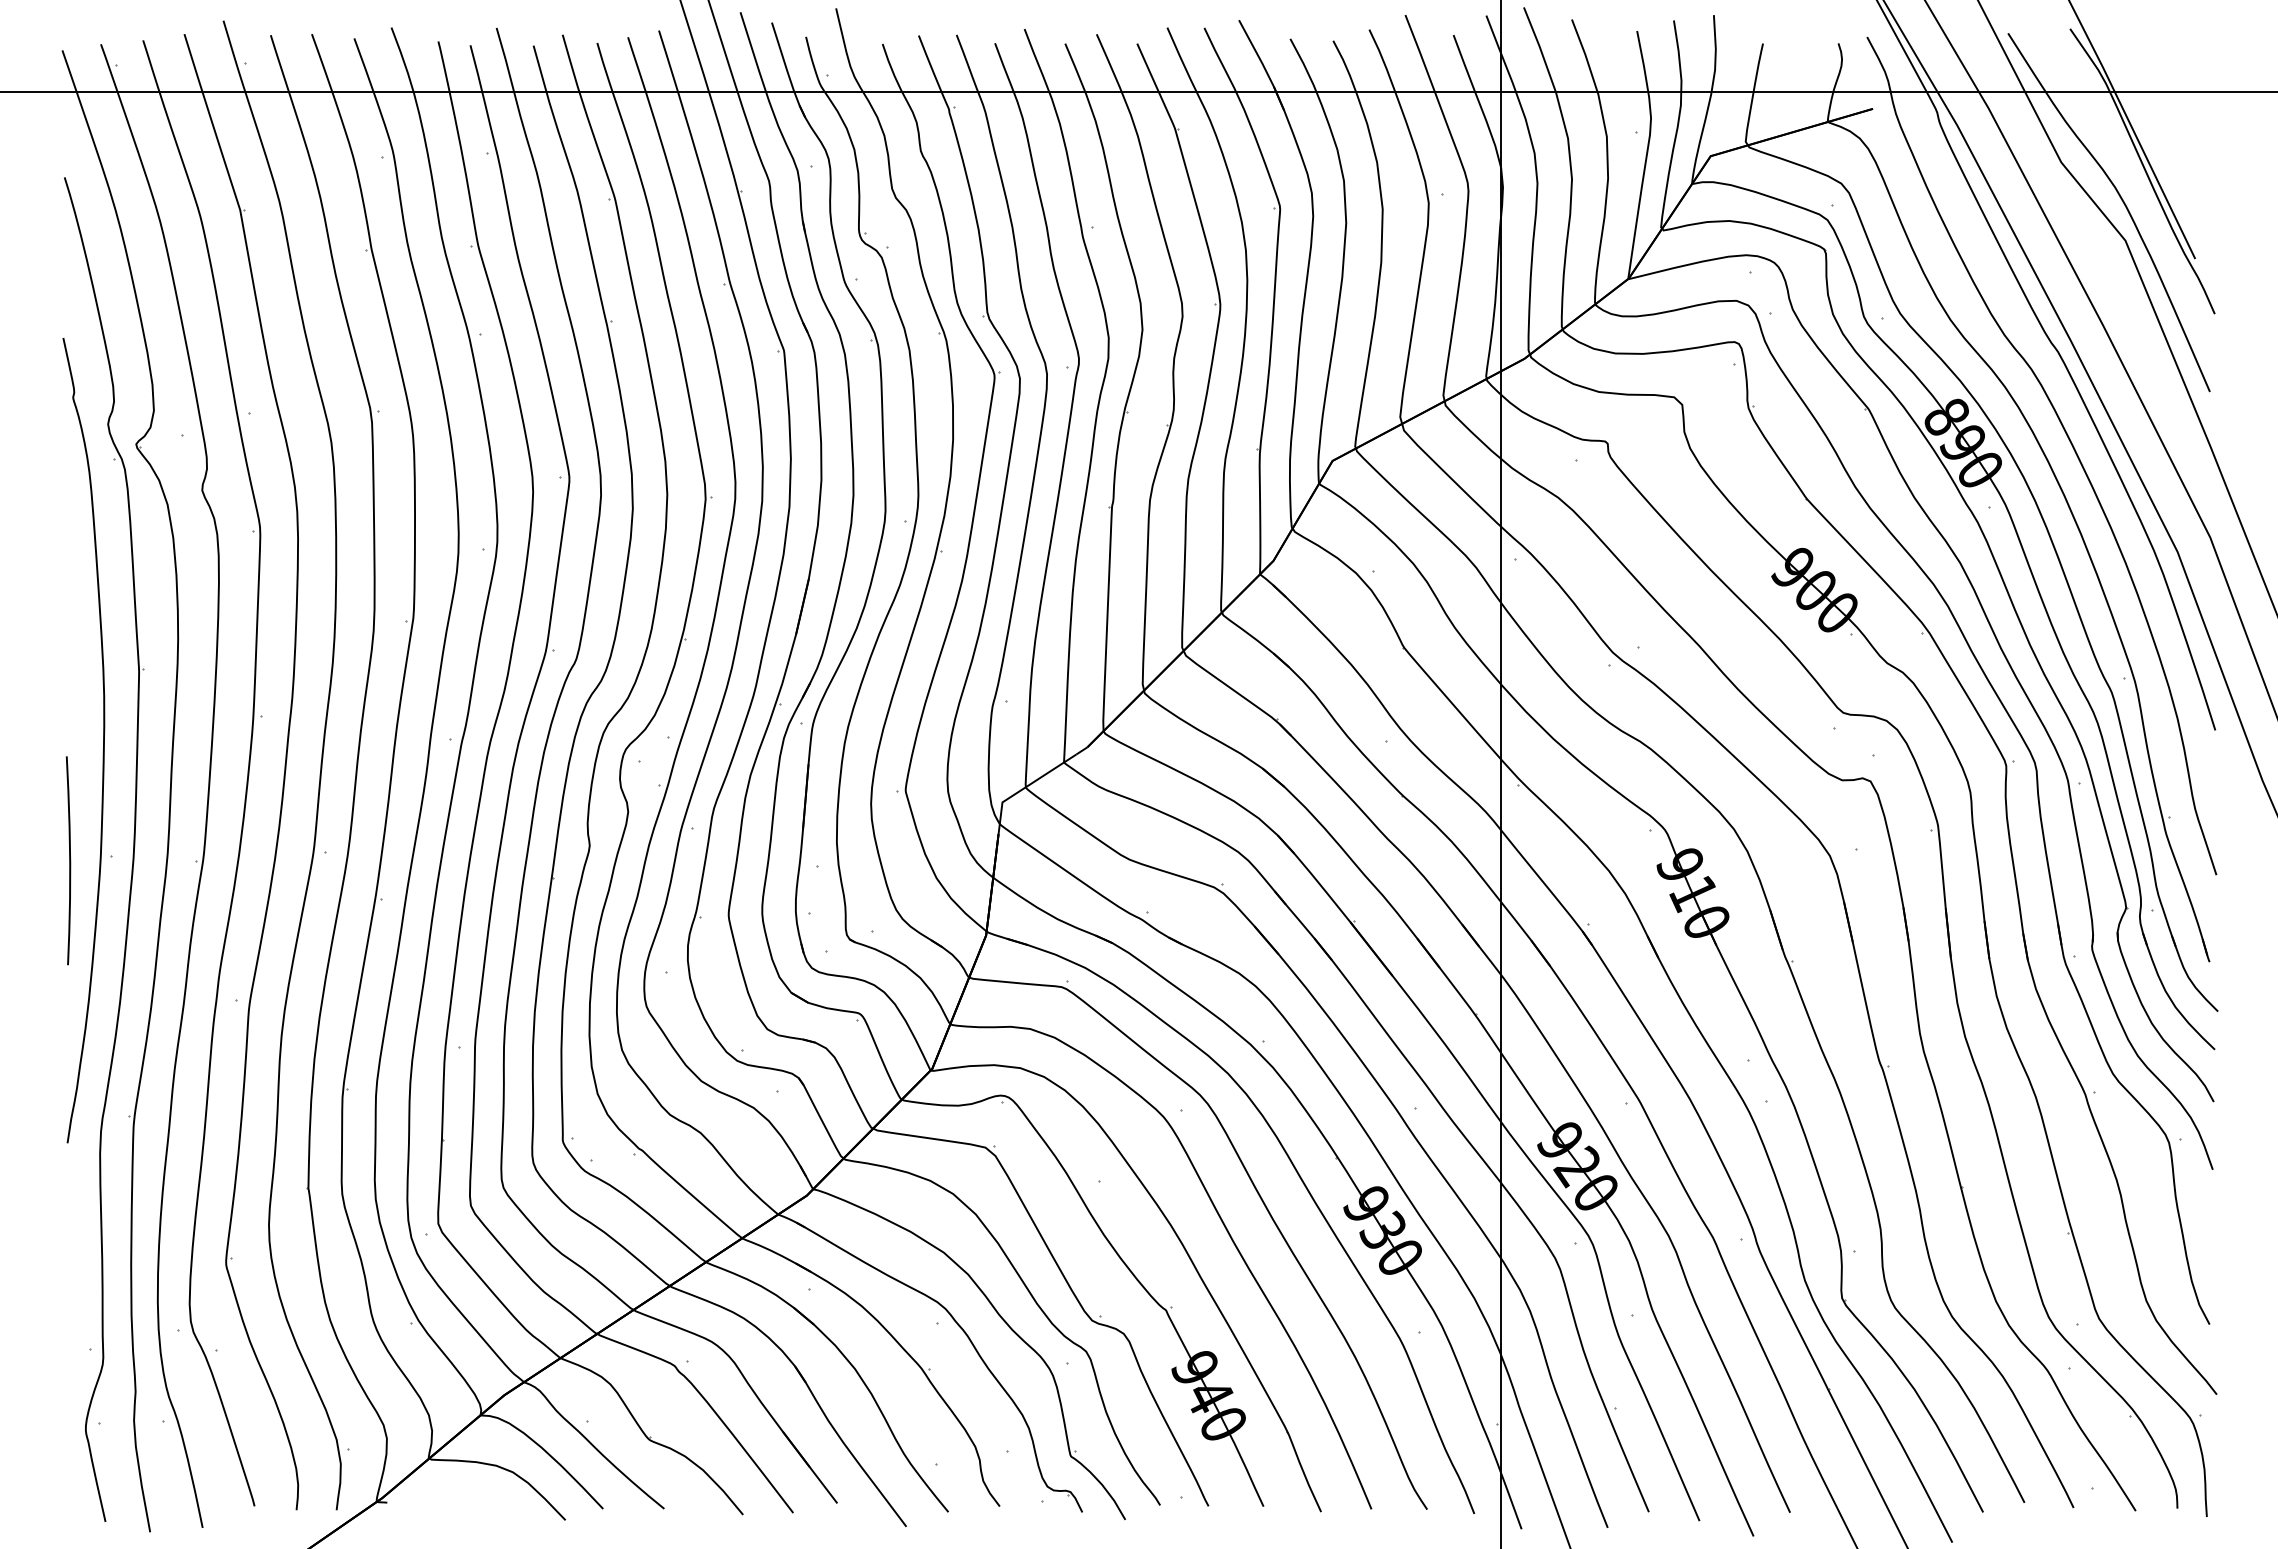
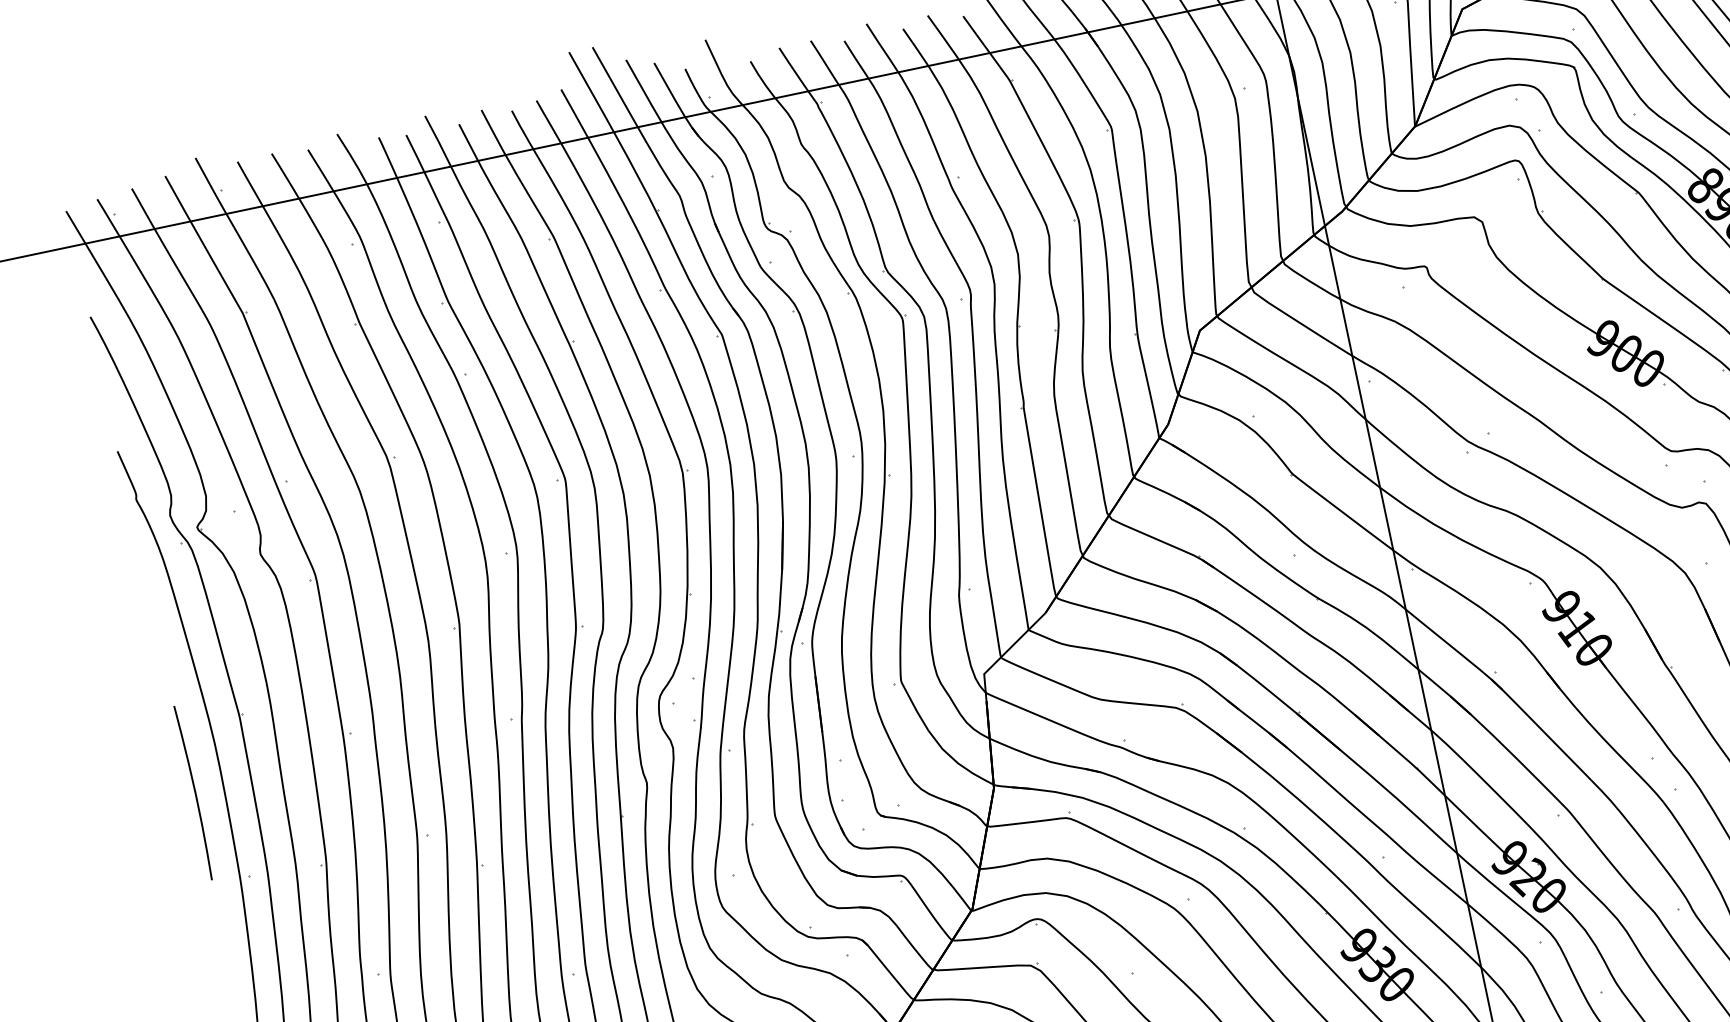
curve: (69, 860) -> (194, 792), moved

